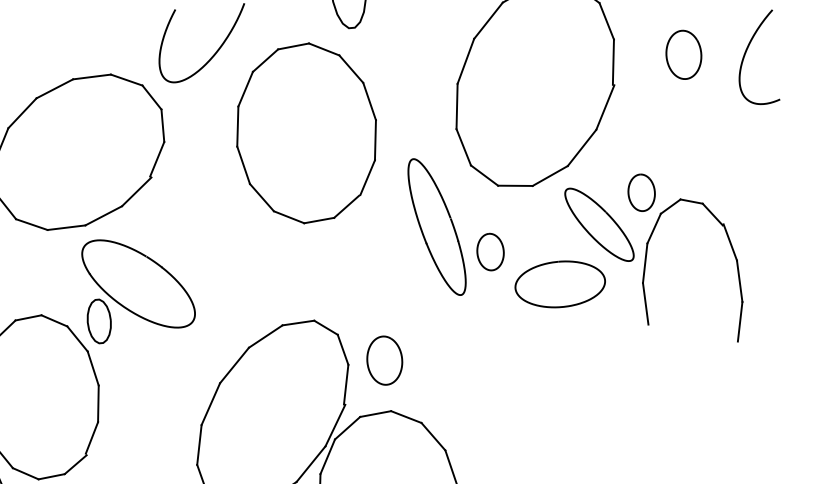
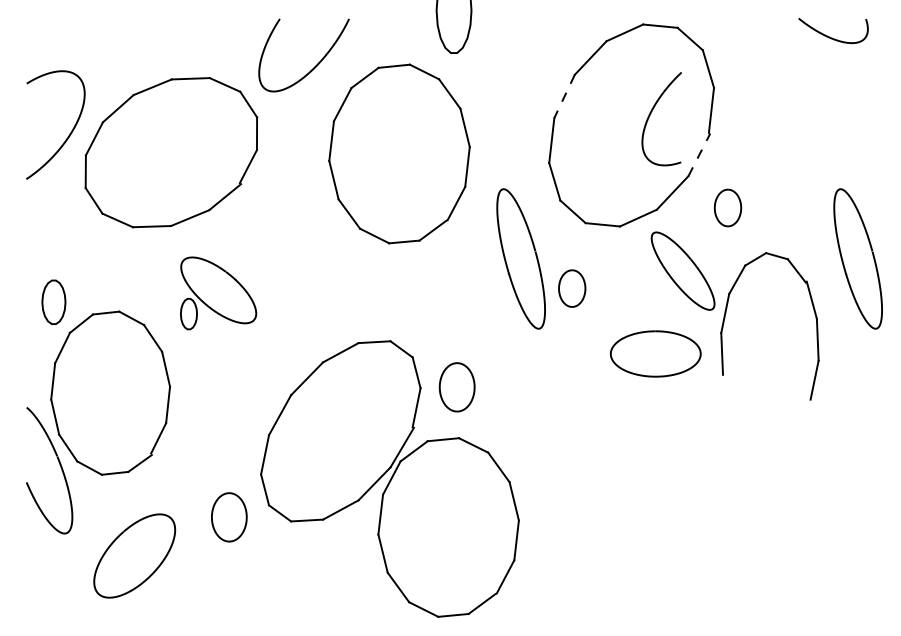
curve: (700, 53) -> (798, 109), removed
curve: (746, 53) -> (651, 113), moved
line: (465, 61) -> (564, 96), solid -> dashed
line: (605, 107) -> (699, 154), solid -> dashed
part: (641, 192) -> (727, 207), moved
part: (772, 196) -> (857, 258), added
curve: (558, 263) -> (655, 332), moved
part: (138, 288) -> (218, 293), size x0.7

